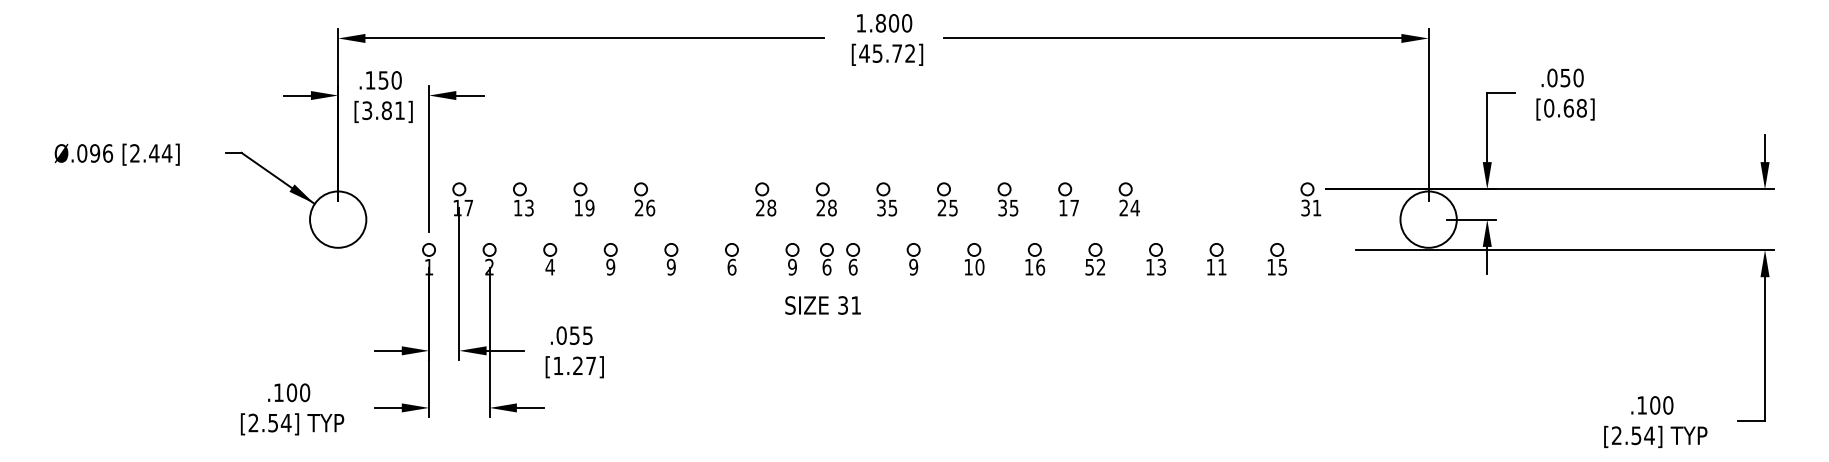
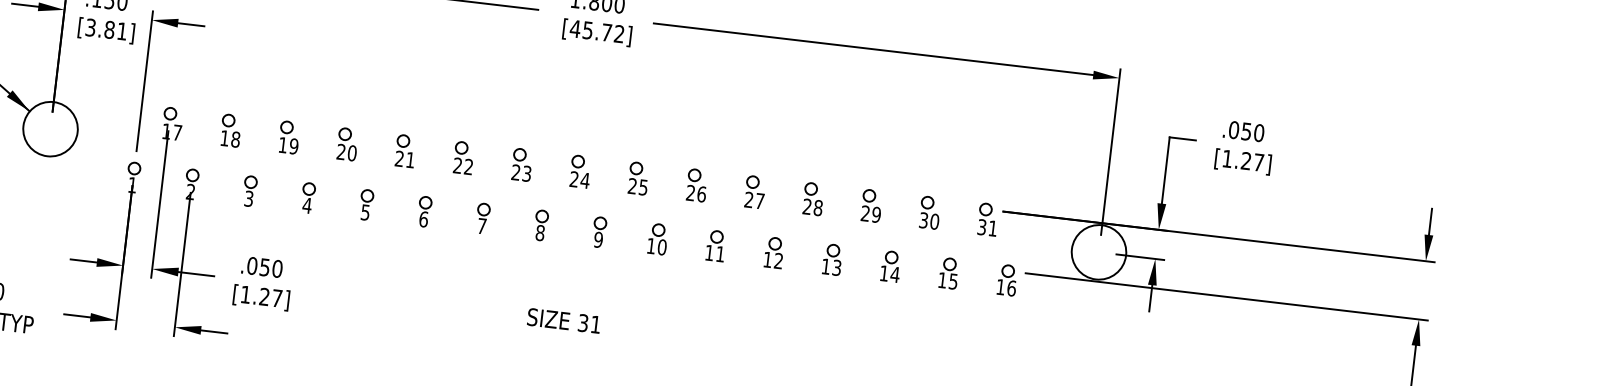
text: (1565, 108) -> (1243, 160), [0.68] -> [1.27]
part: (704, 199) -> (405, 151), added
part: (1189, 199) -> (871, 205), added
part: (1250, 199) -> (930, 212), added
text: (529, 207) -> (235, 139), 13 -> 18
text: (650, 207) -> (352, 152), 26 -> 20
text: (771, 207) -> (468, 166), 28 -> 22
text: (832, 207) -> (527, 173), 28 -> 23
text: (887, 207) -> (580, 179), 35 -> 24
text: (1008, 207) -> (696, 193), 35 -> 26
text: (1063, 207) -> (749, 199), 17 -> 27
text: (1134, 207) -> (817, 207), 24 -> 28
part: (826, 259) -> (515, 222), removed
part: (1337, 259) -> (1006, 280), added
text: (549, 266) -> (248, 198), 4 -> 3
text: (610, 266) -> (307, 204), 9 -> 4
text: (670, 266) -> (364, 211), 9 -> 5
text: (792, 266) -> (482, 225), 9 -> 7
text: (852, 266) -> (539, 232), 6 -> 8
text: (1040, 266) -> (720, 253), 16 -> 11
text: (1089, 267) -> (767, 260), 52 -> 12
text: (1221, 267) -> (894, 274), 11 -> 14
text: (822, 305) -> (563, 320), moved
text: (587, 335) -> (277, 268), .055 -> .050

